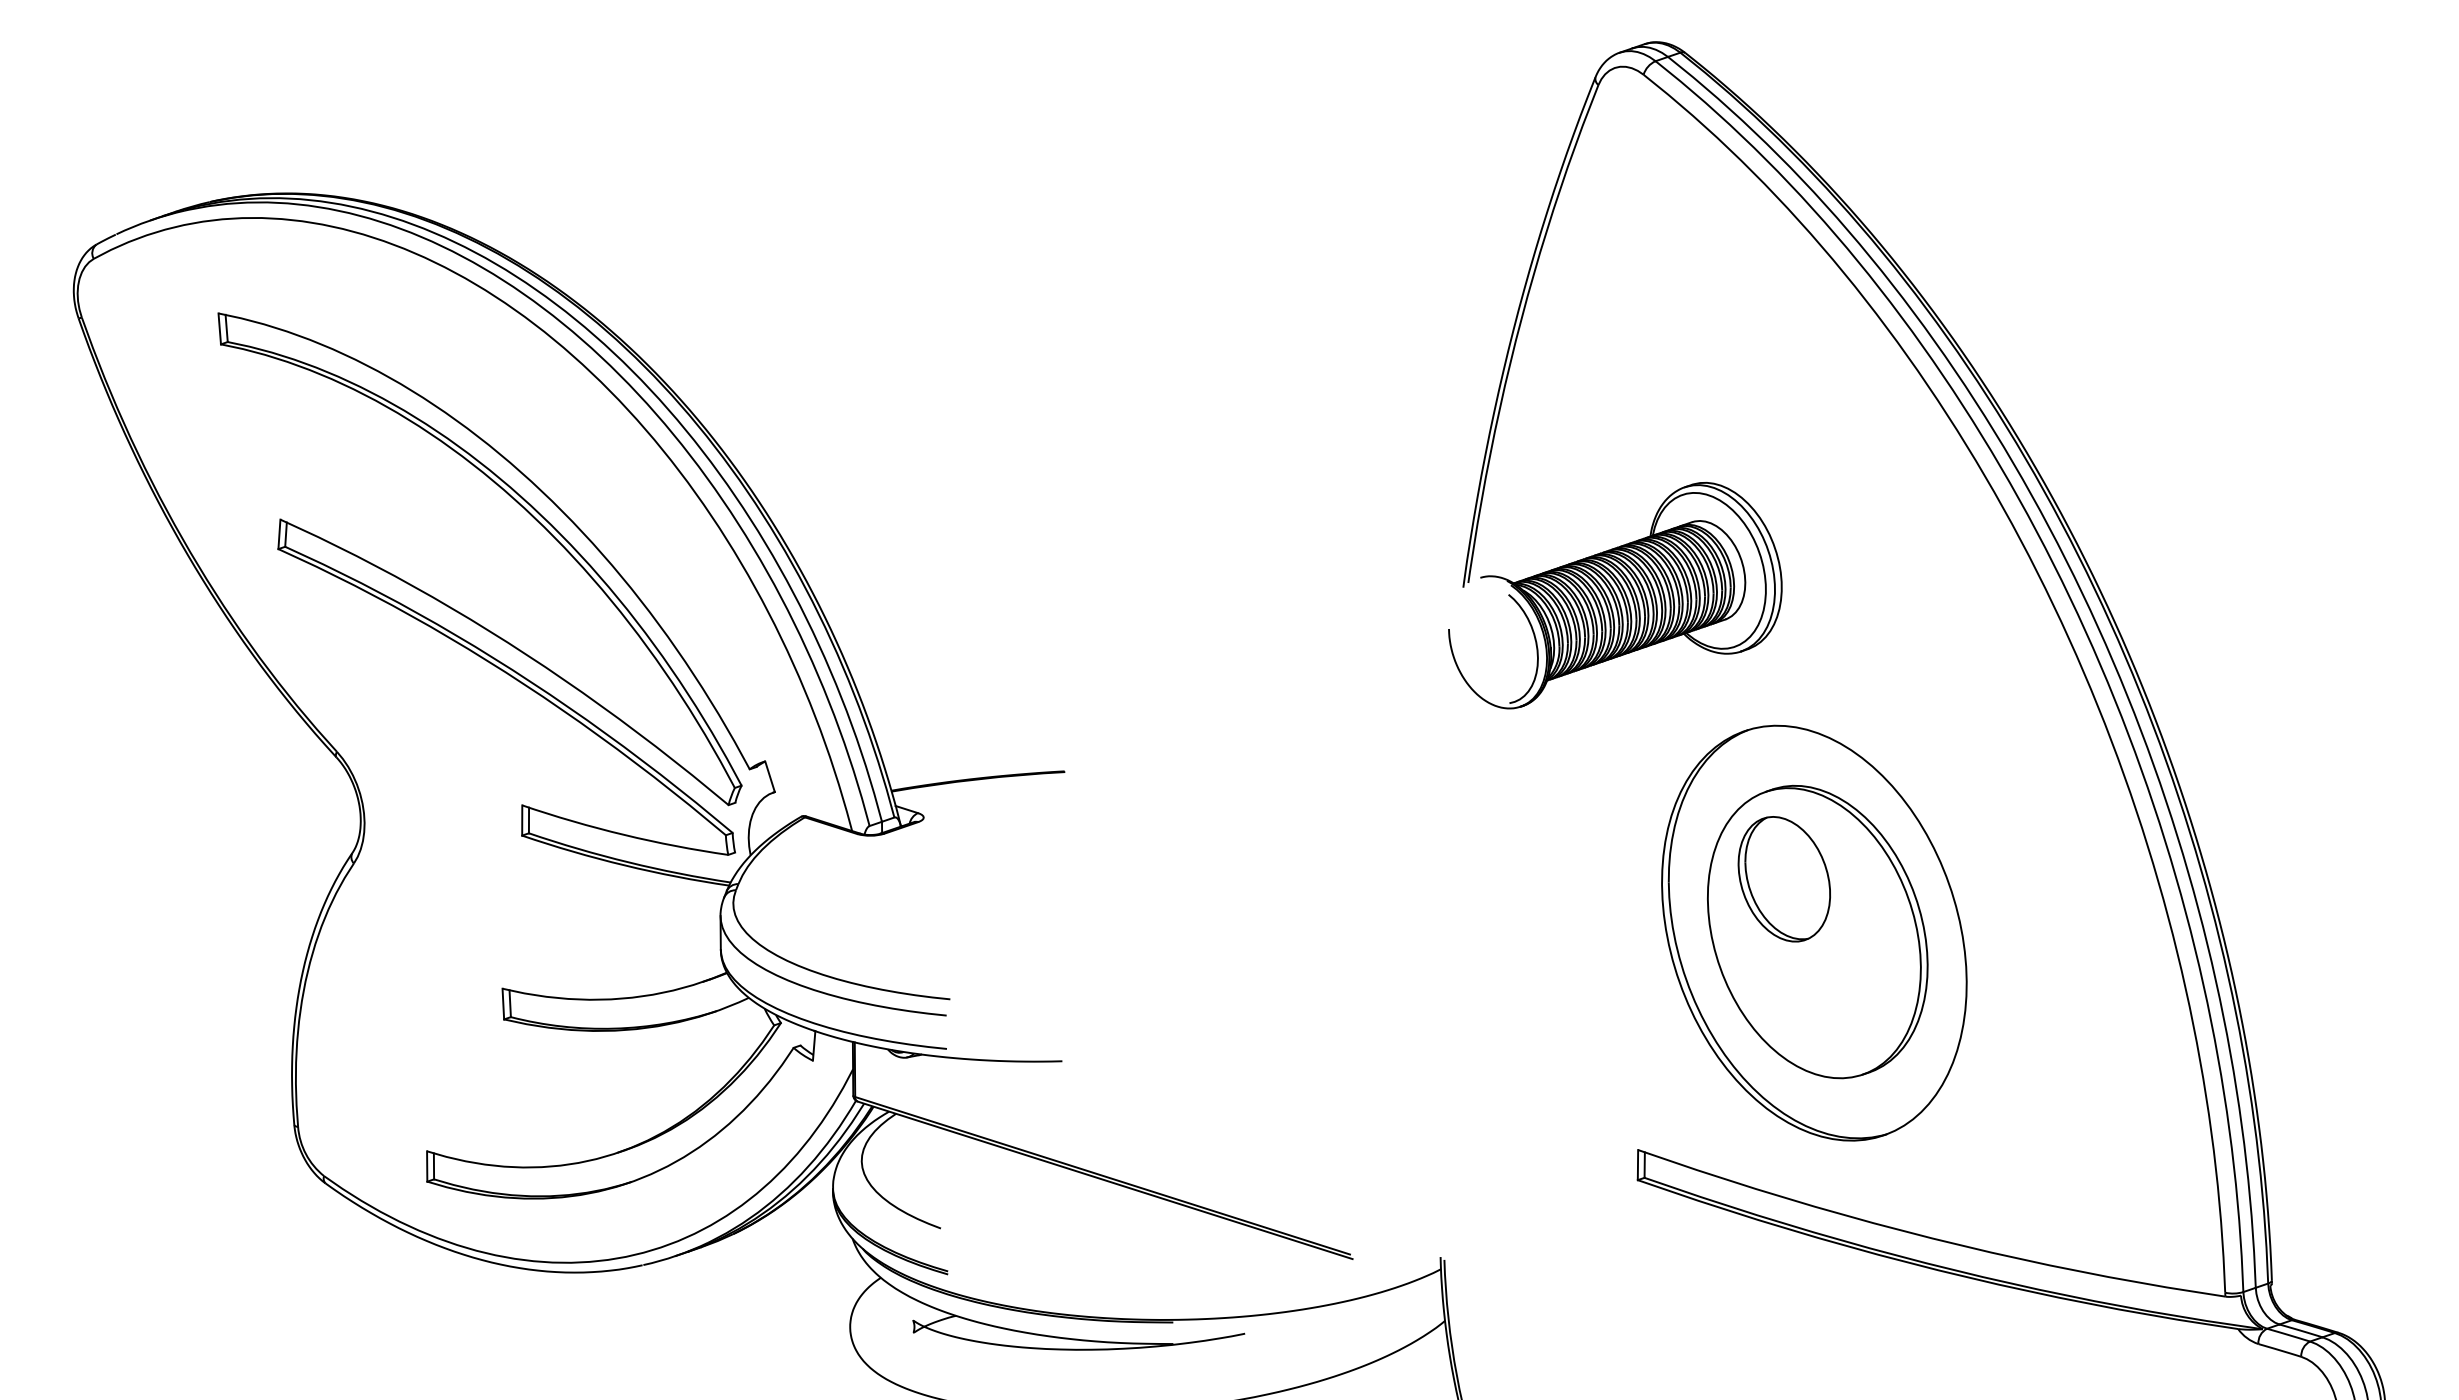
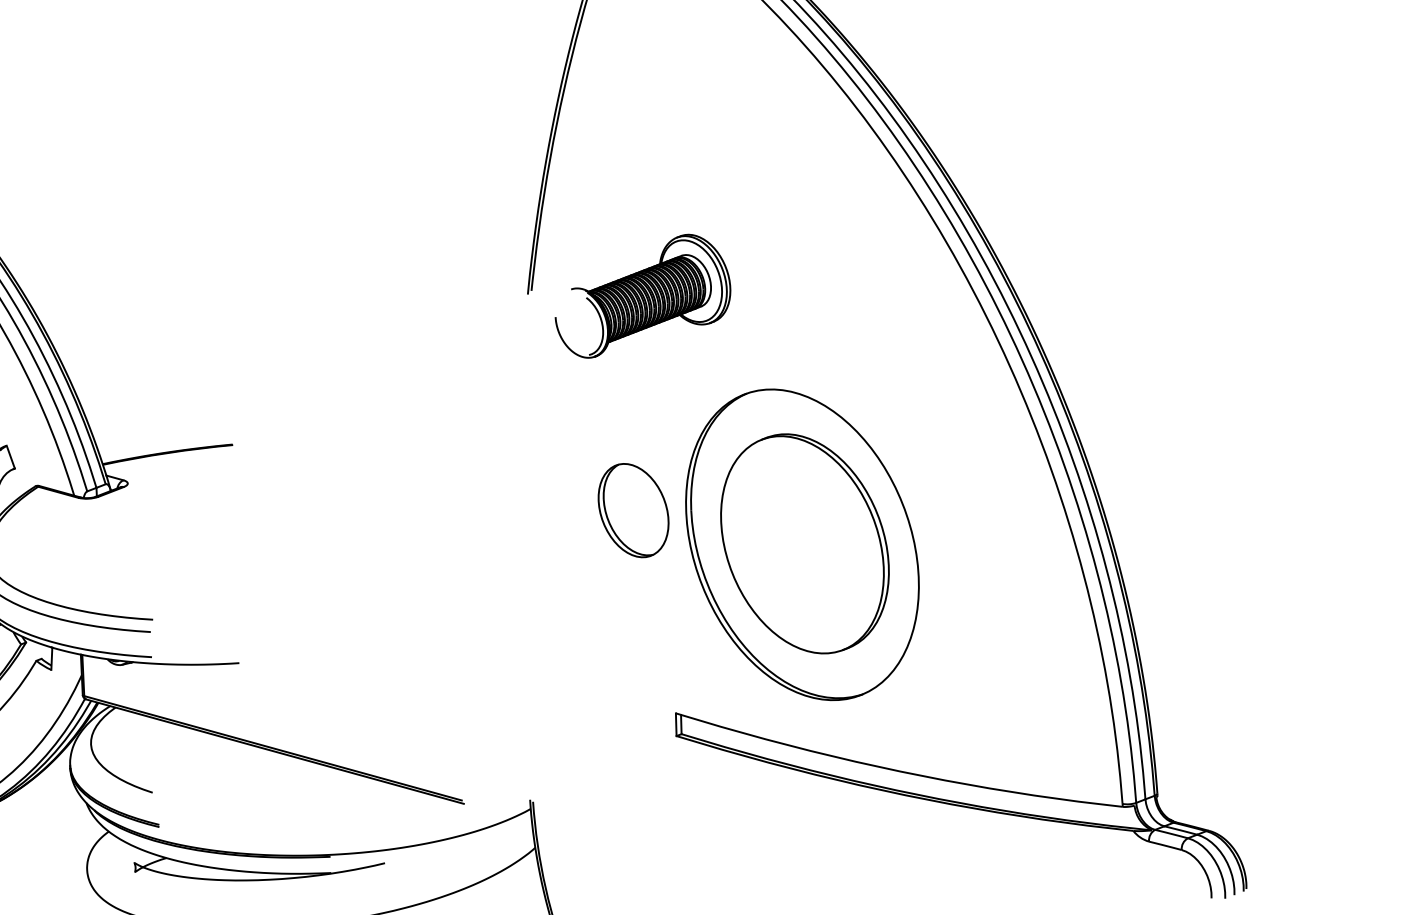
part: (1615, 595) -> (642, 296), size x0.7
part: (1783, 879) -> (632, 510), moved

